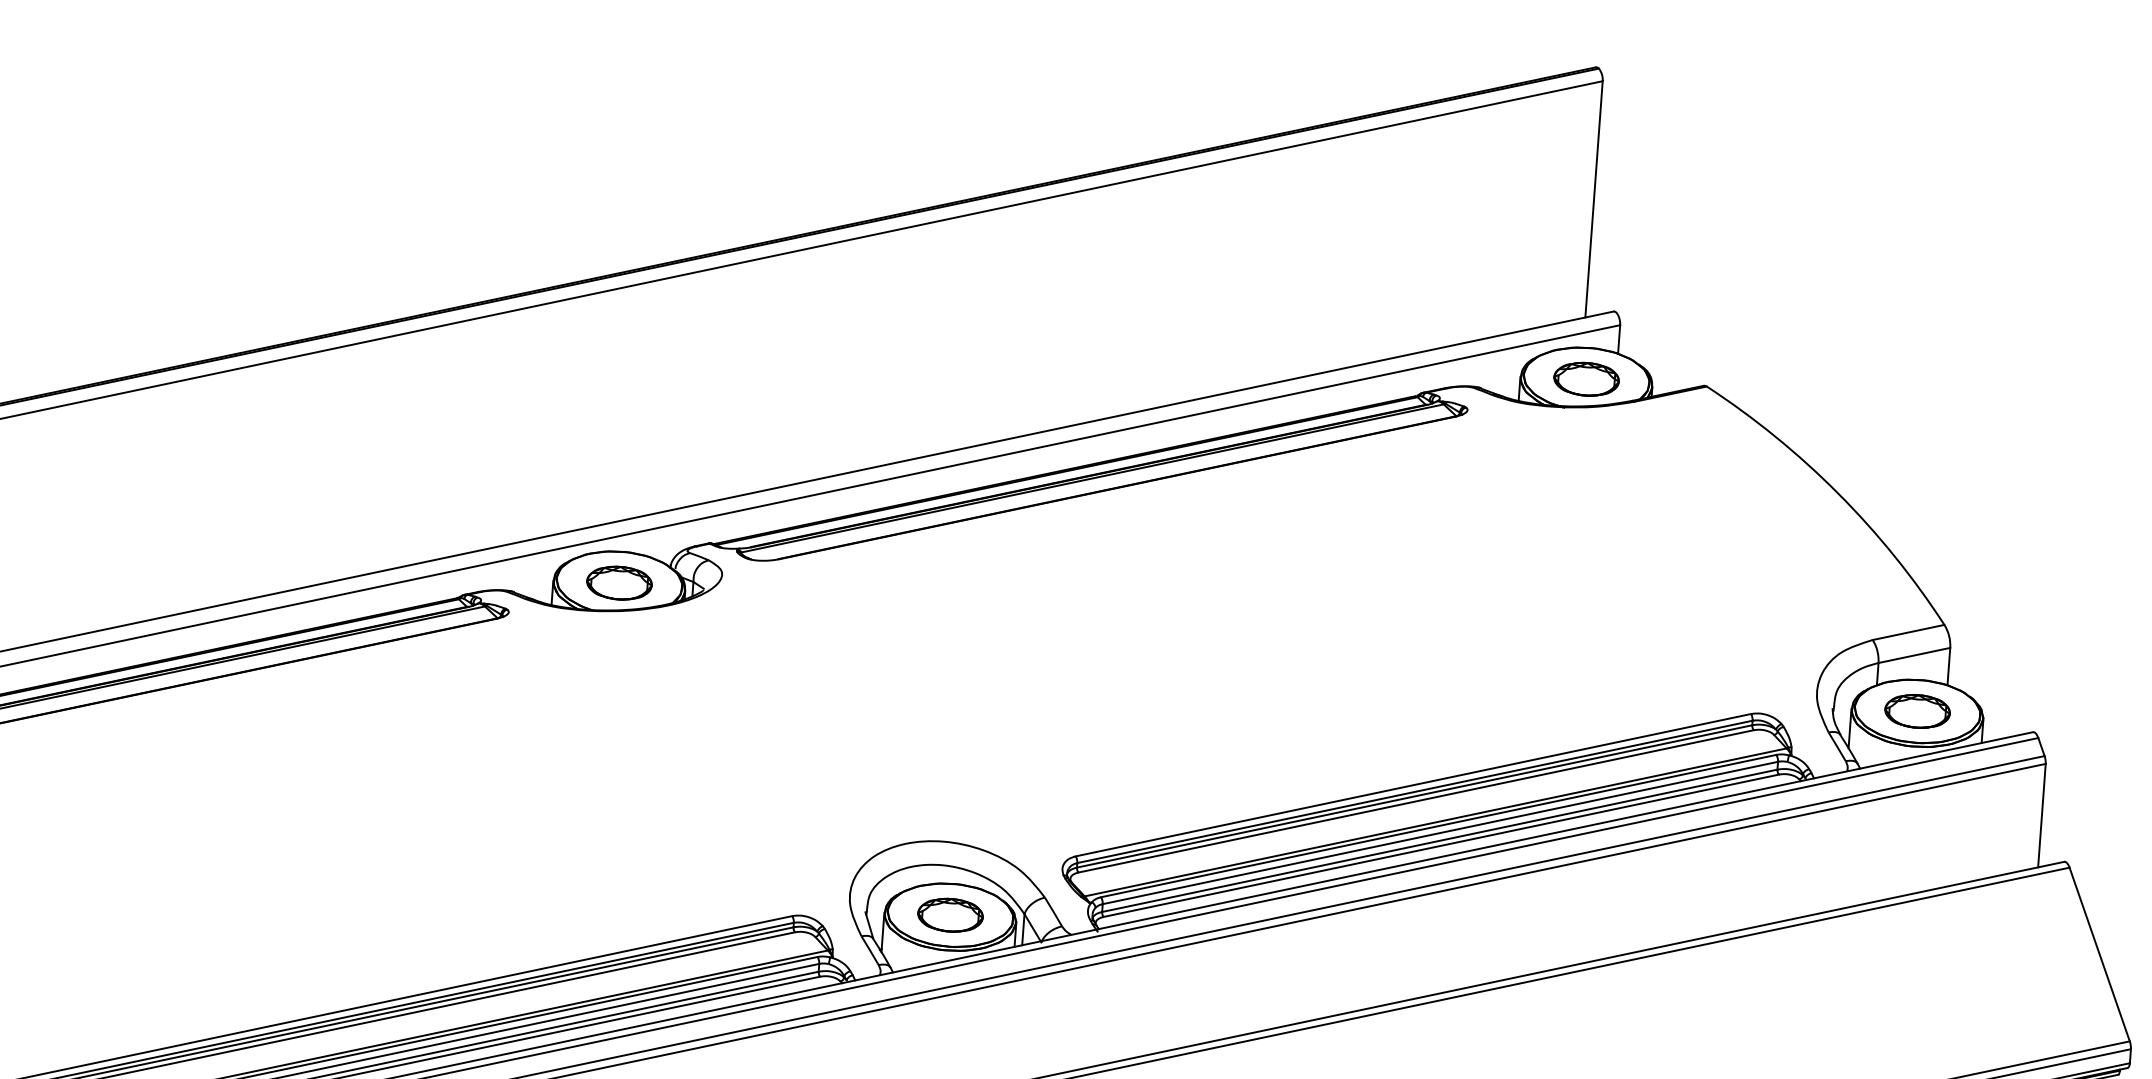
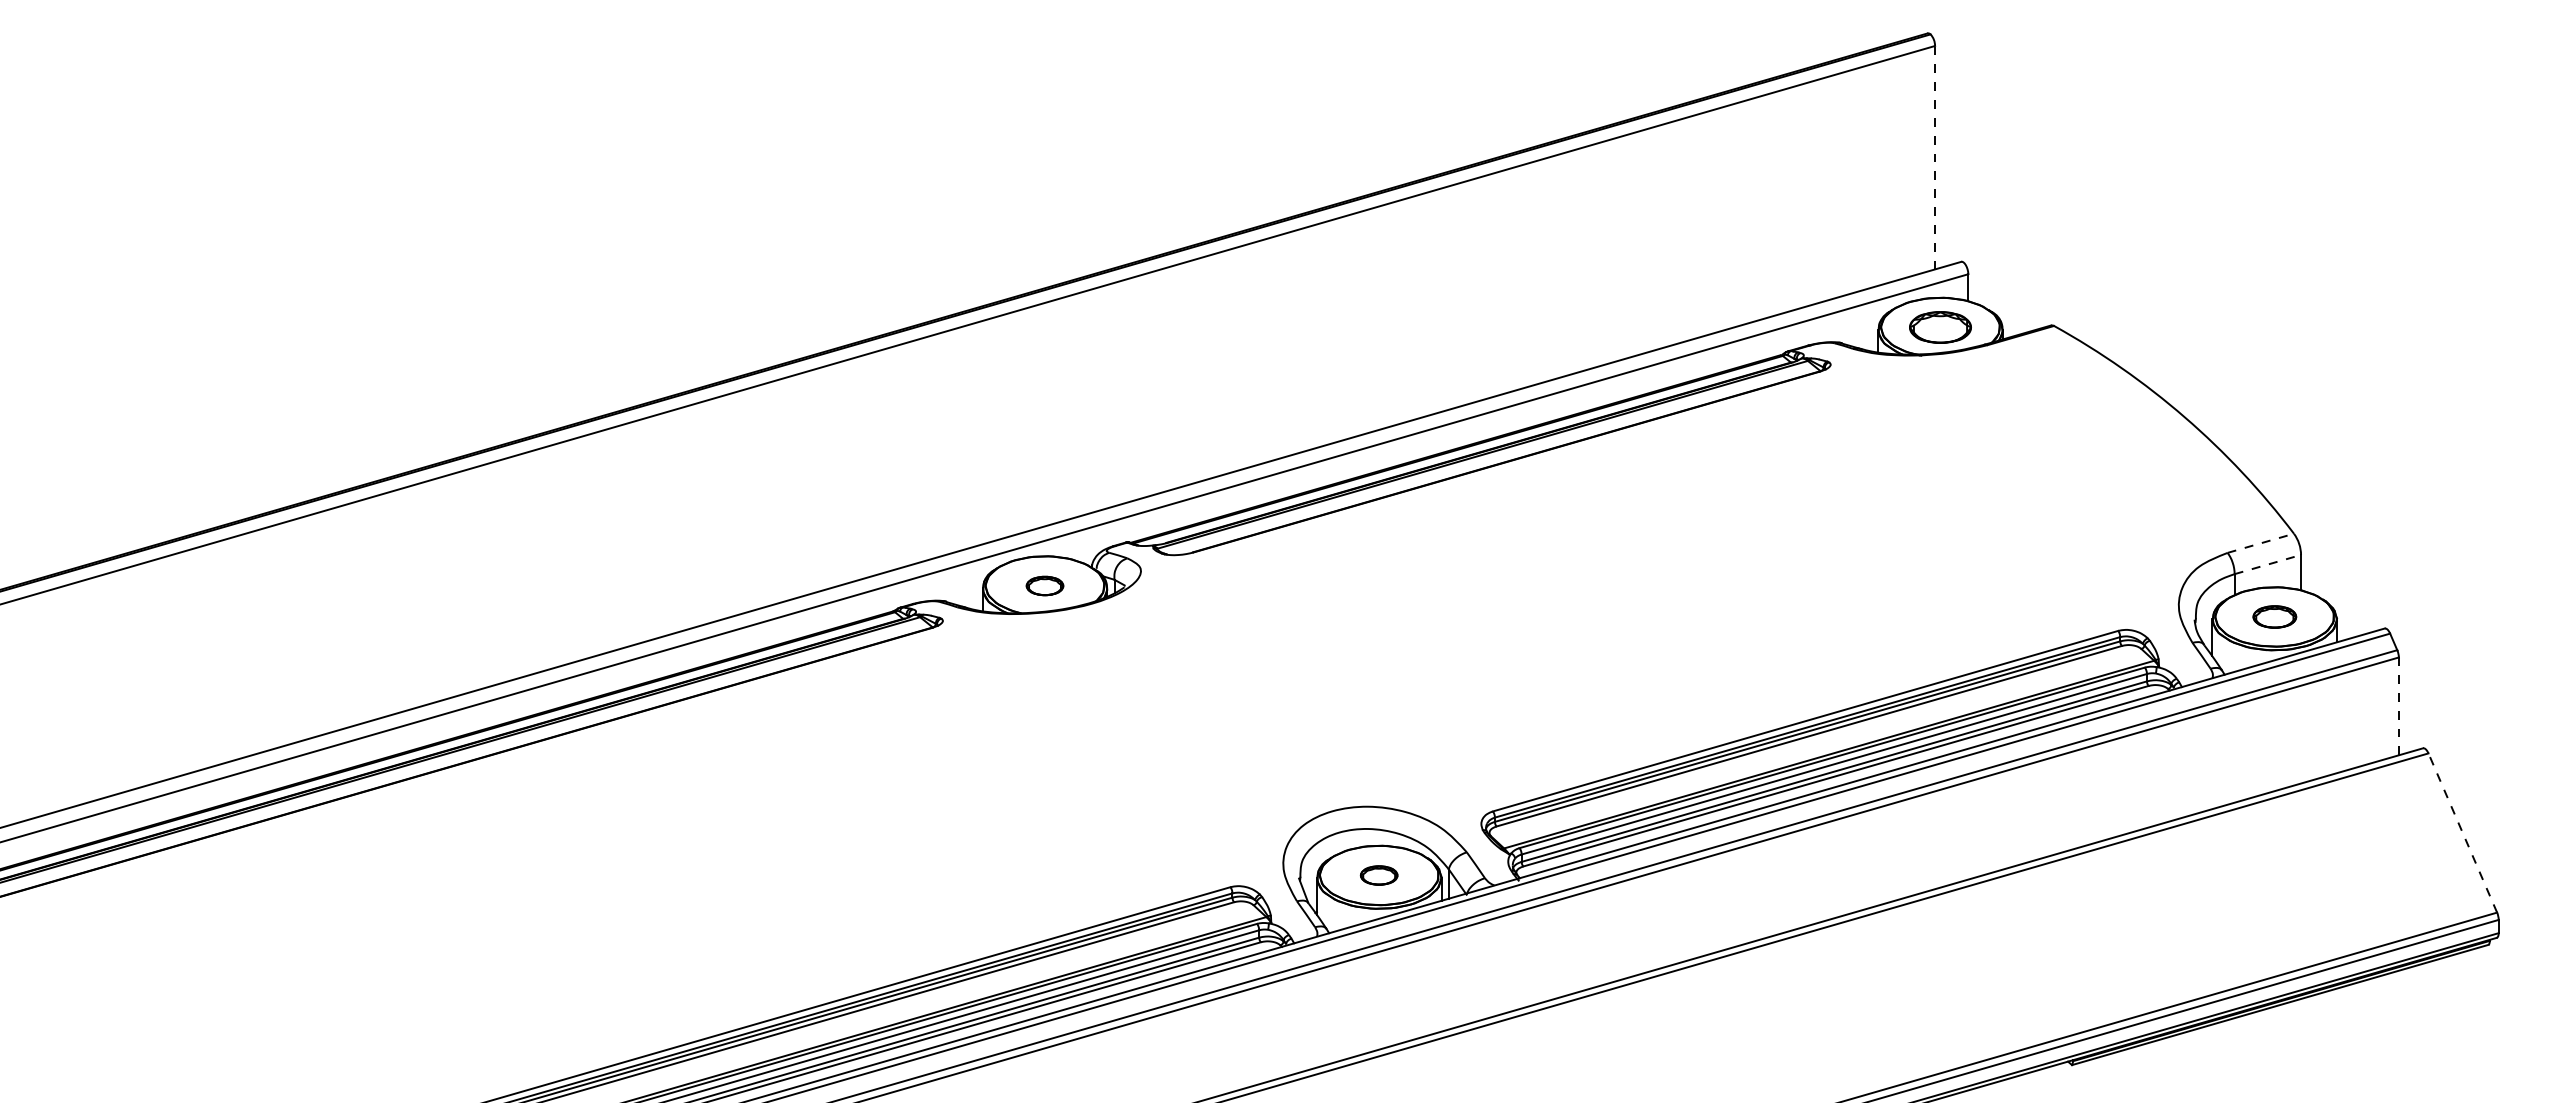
line: (1594, 199) -> (1935, 157), solid -> dashed
part: (618, 582) -> (1044, 585), size x0.6
line: (1908, 632) -> (2260, 543), solid -> dashed
line: (1914, 655) -> (2267, 564), solid -> dashed
part: (1917, 710) -> (2274, 616), size x0.7
line: (2041, 815) -> (2398, 706), solid -> dashed
part: (949, 915) -> (1378, 875), size x0.6
line: (2099, 955) -> (2462, 833), solid -> dashed

